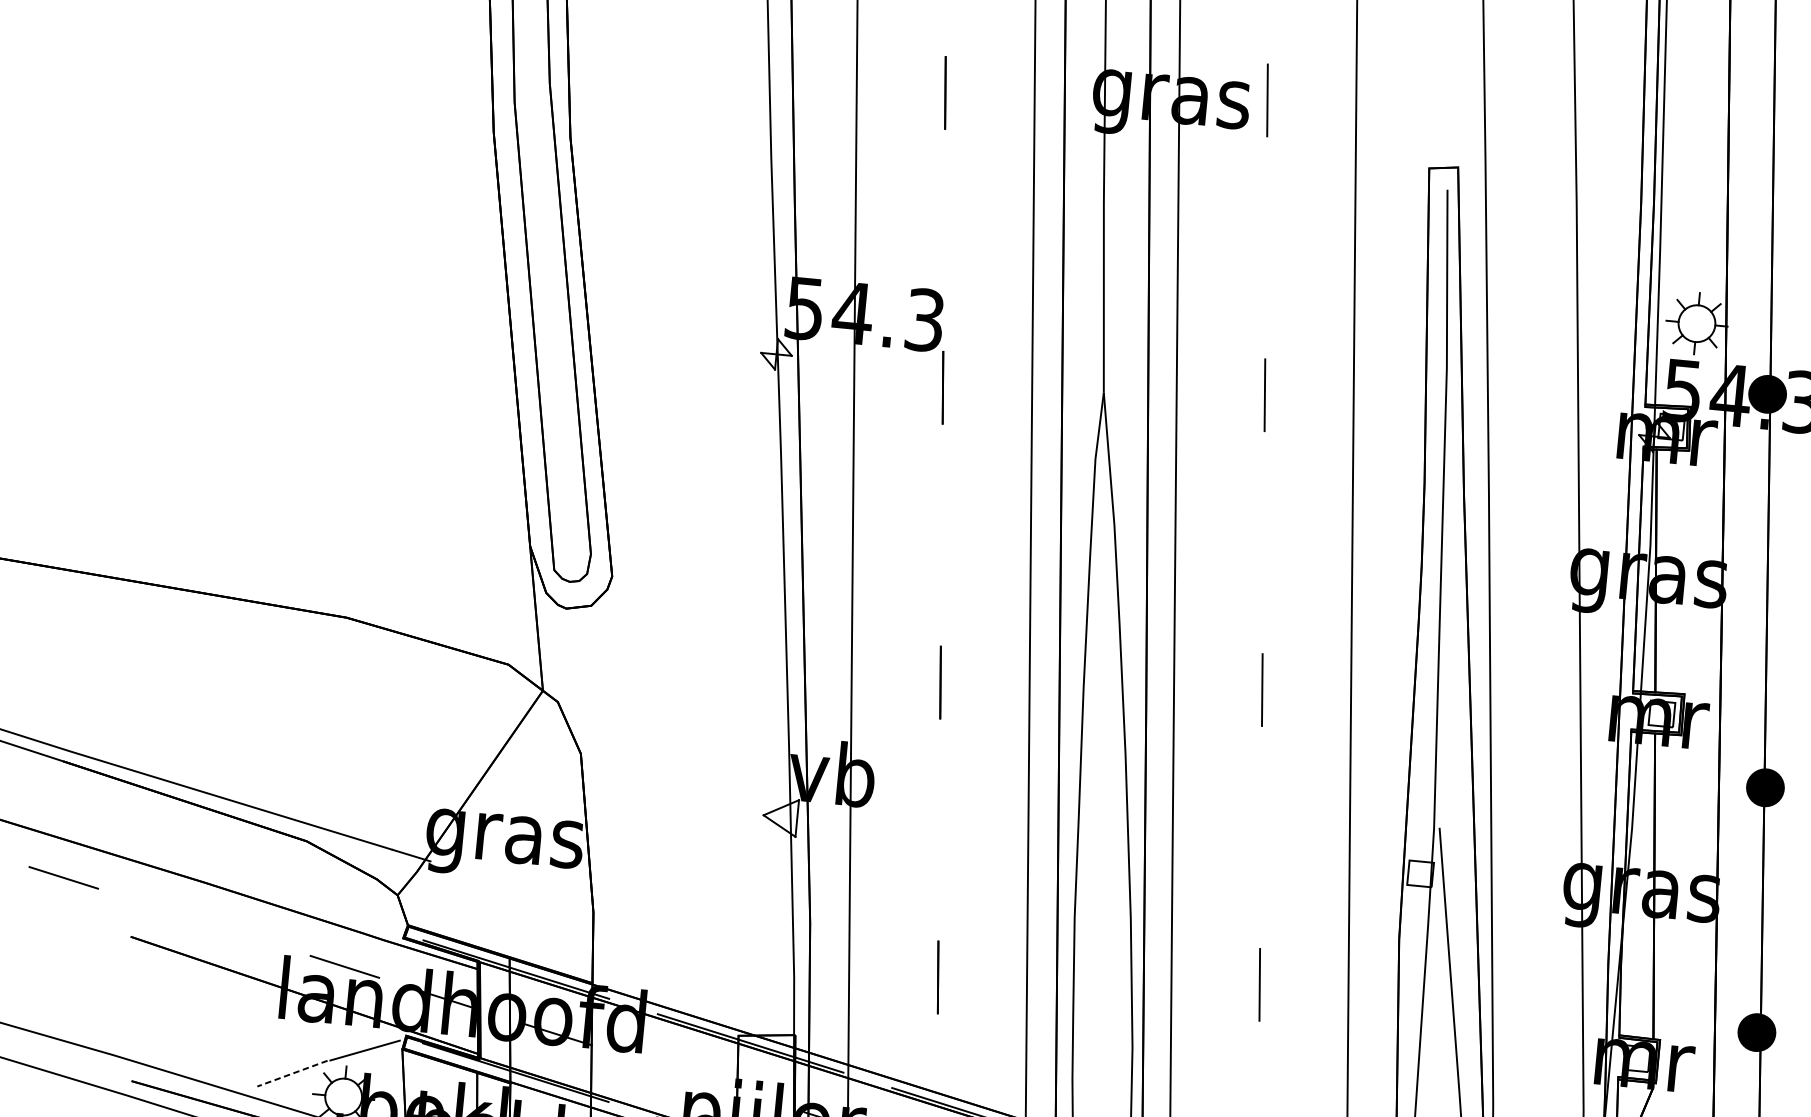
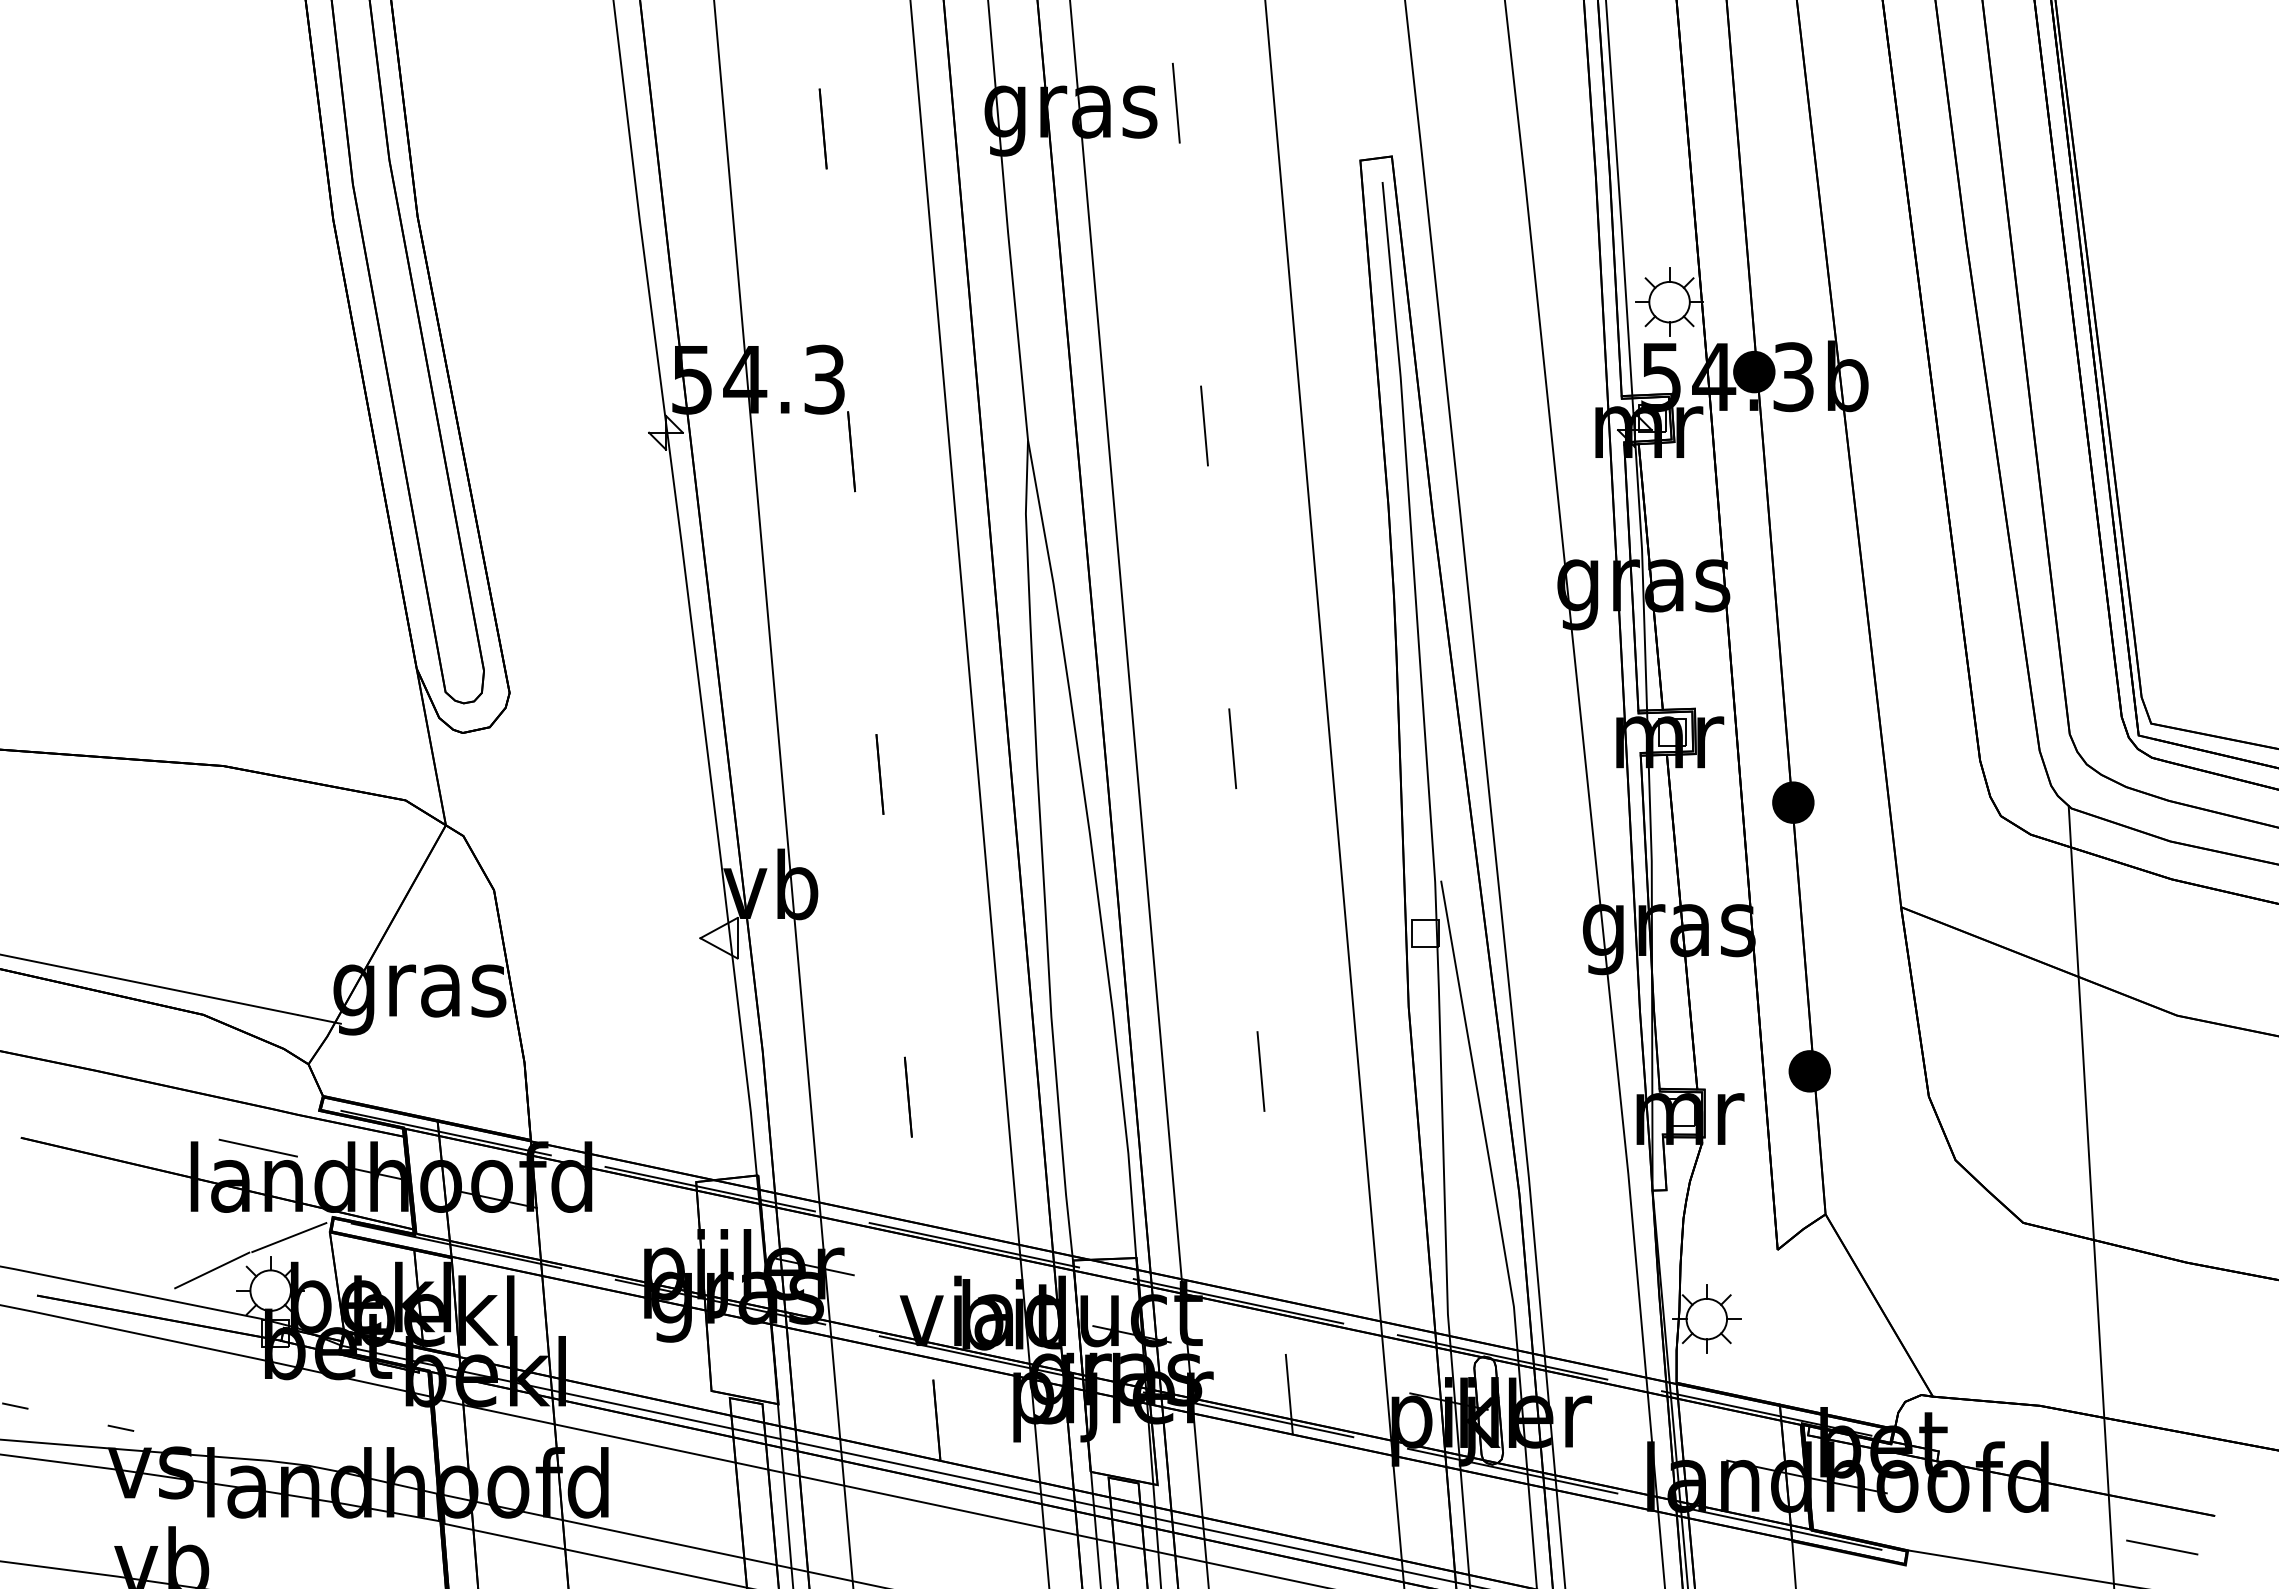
line: (291, 1073) -> (211, 1270), dashed -> solid

